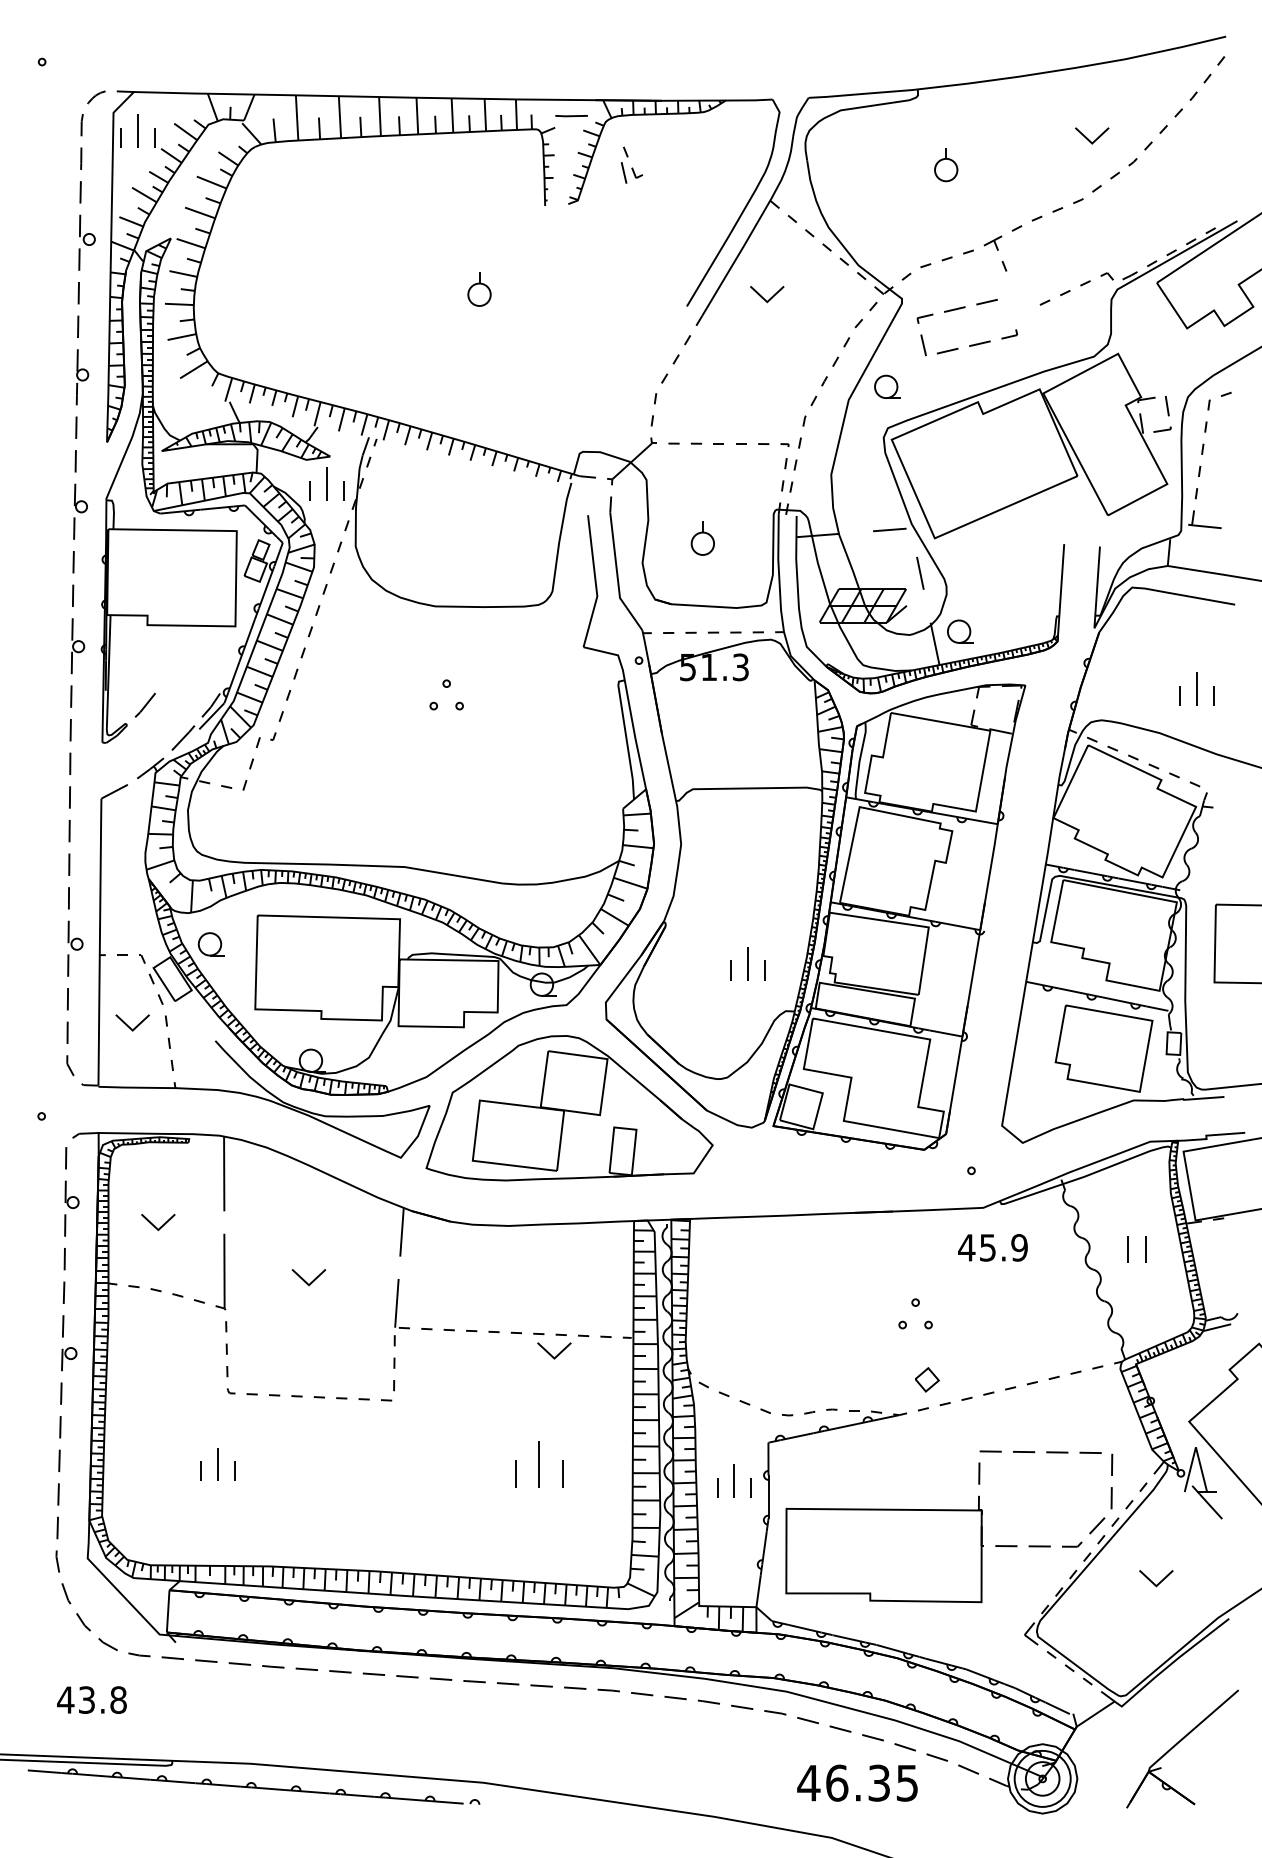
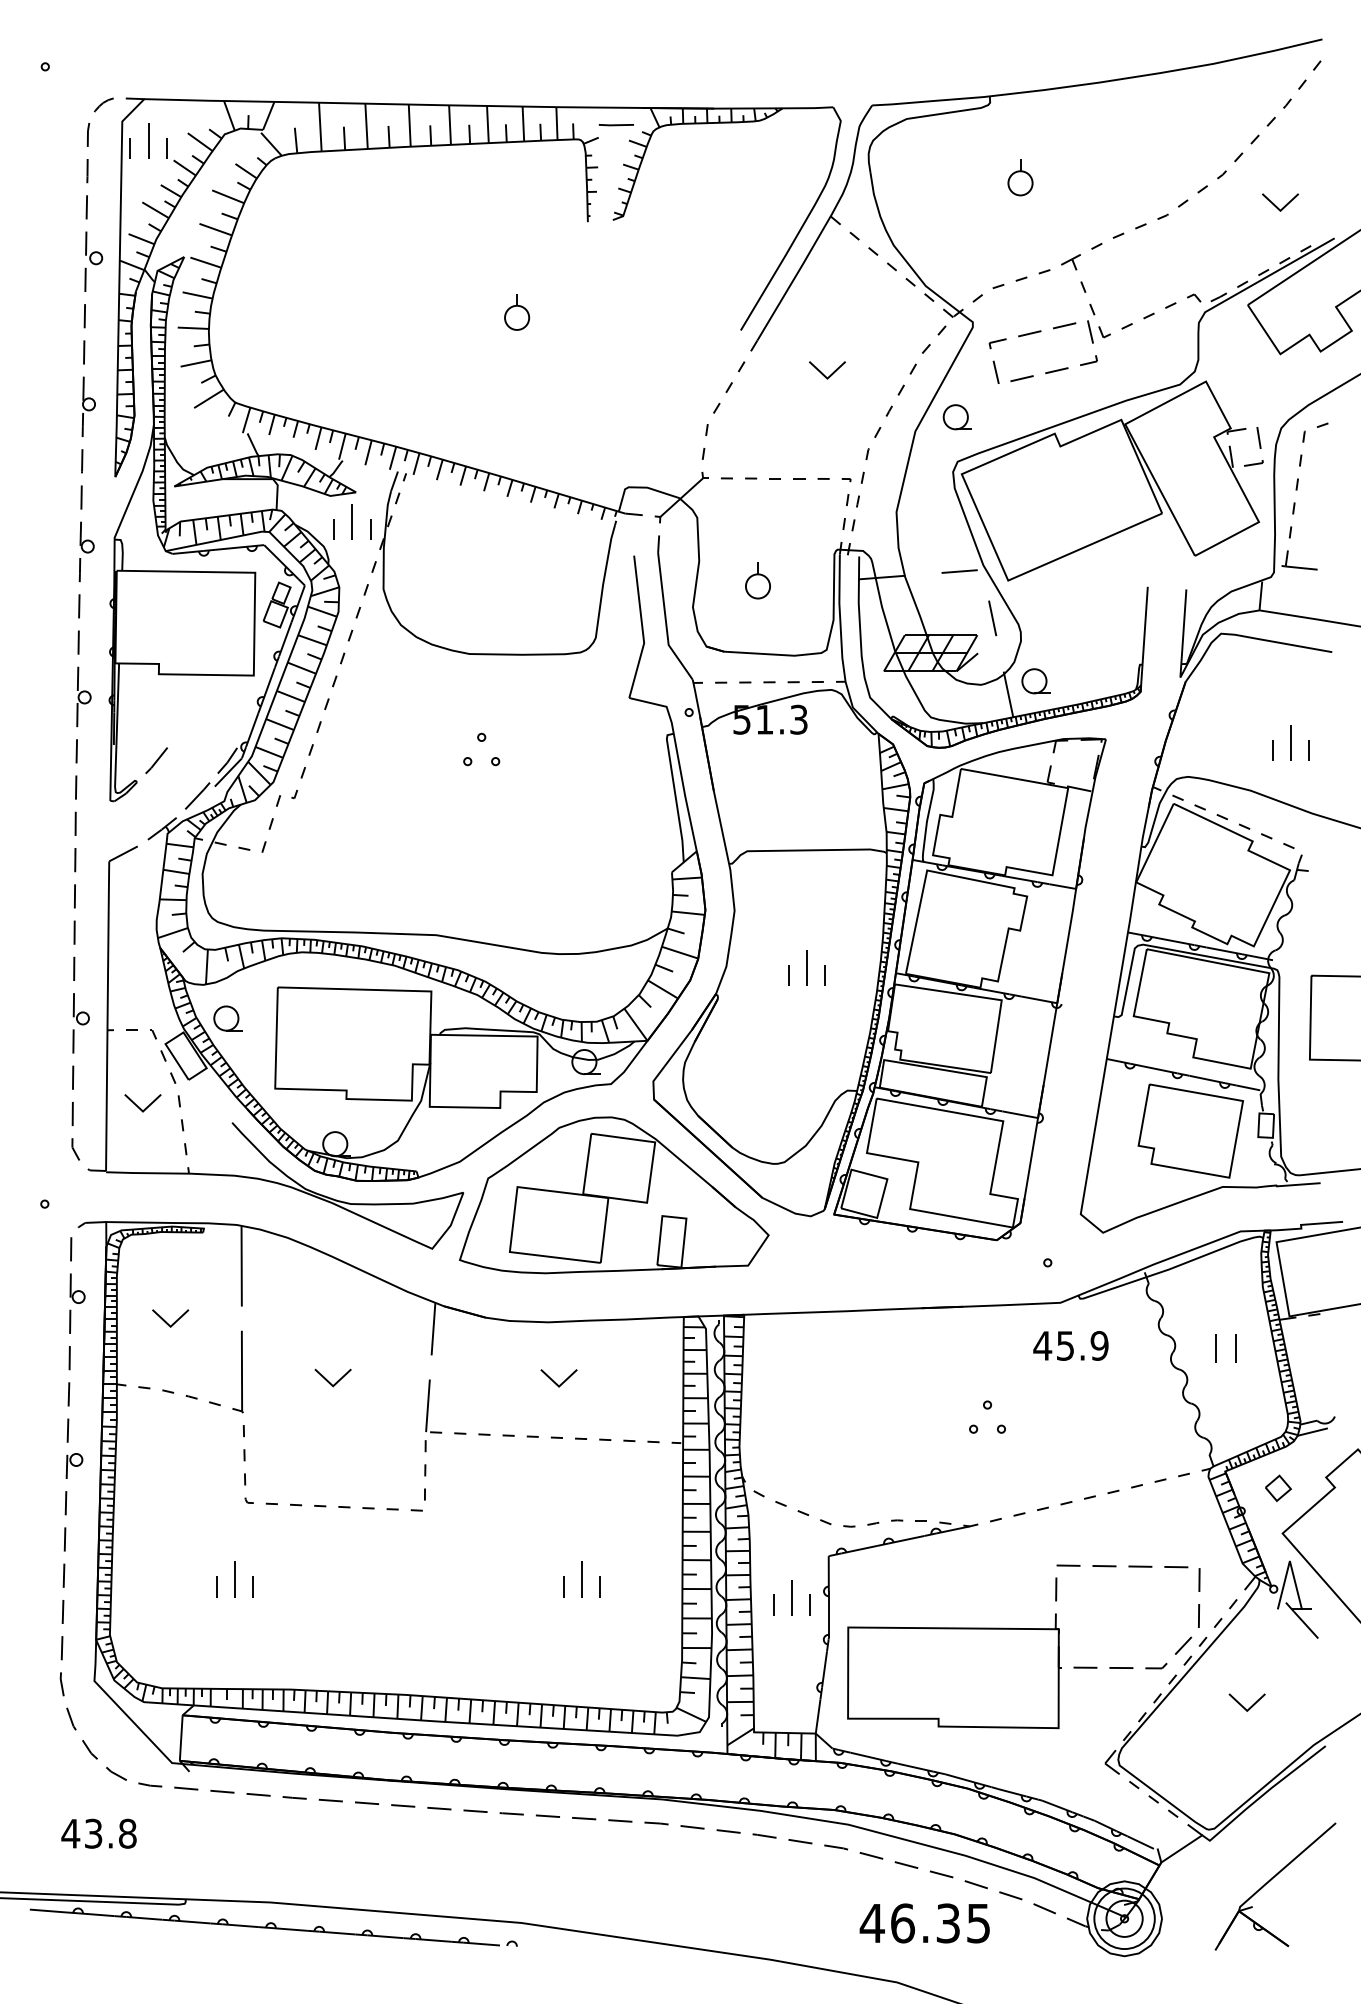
part: (1092, 135) -> (1280, 202), moved
part: (631, 164) -> (1098, 322), moved
part: (767, 294) -> (827, 370), moved
part: (747, 963) -> (806, 968), moved
part: (554, 1350) -> (559, 1377), moved
part: (927, 1379) -> (1278, 1487), moved
part: (539, 1464) -> (581, 1579), size x0.71

